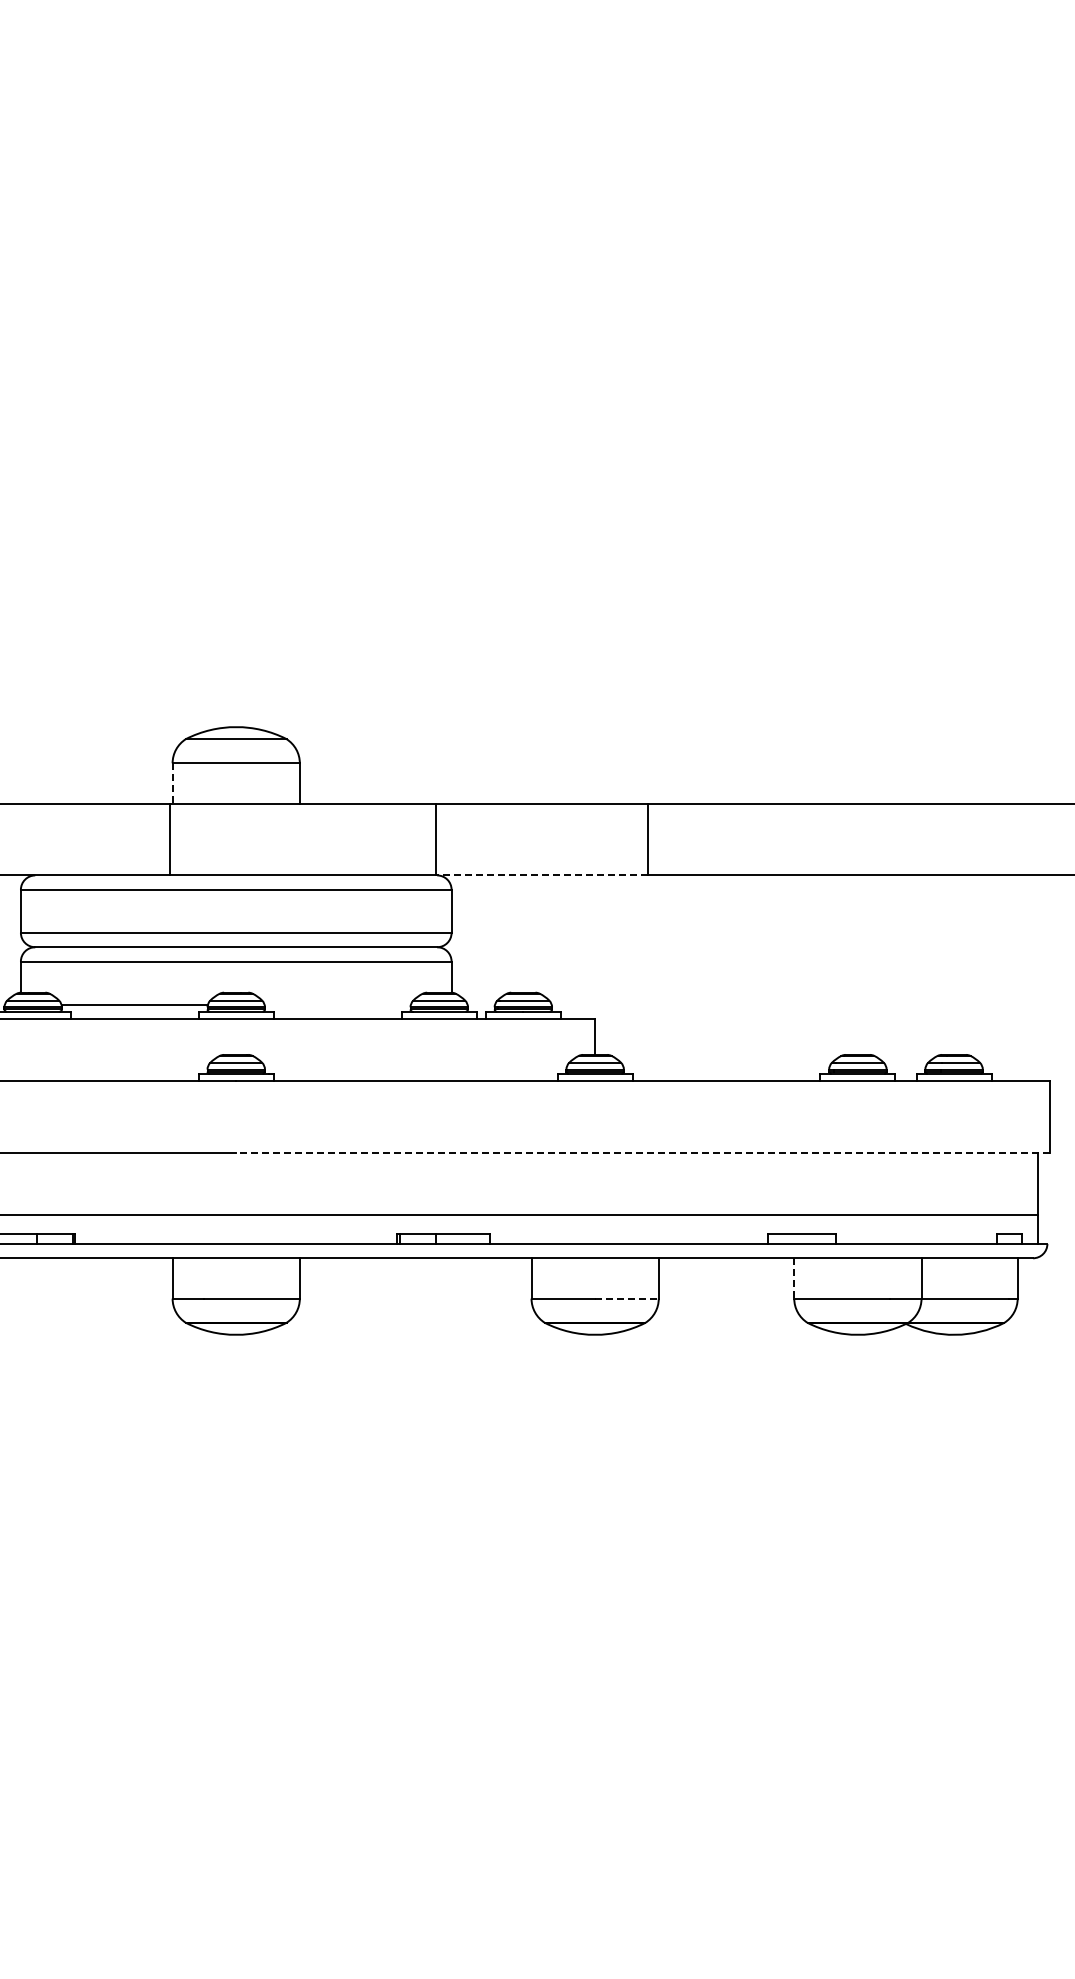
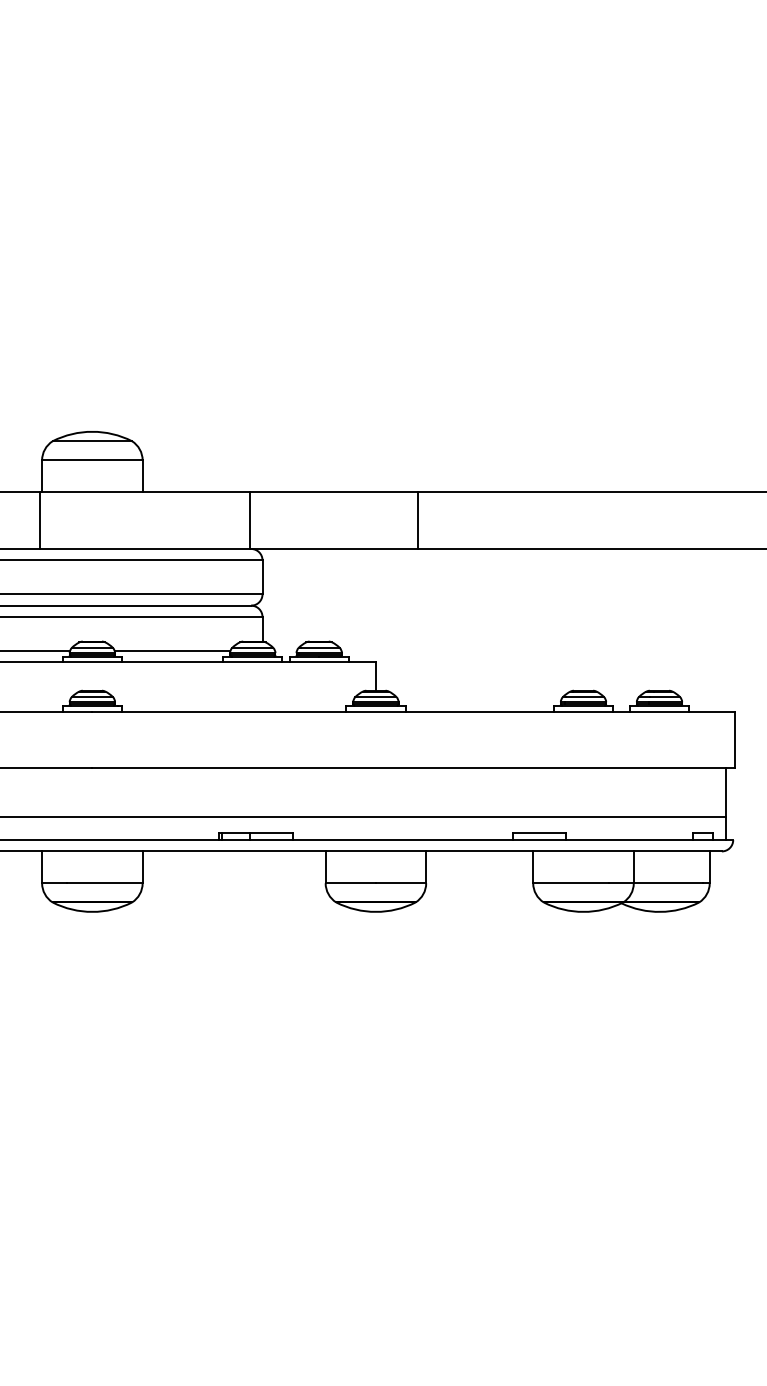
line: (172, 783) -> (42, 476), dashed -> solid
line: (541, 875) -> (333, 549), dashed -> solid
line: (337, 1004) -> (172, 650), added
line: (643, 1153) -> (414, 768), dashed -> solid
line: (794, 1278) -> (533, 867), dashed -> solid
line: (626, 1298) -> (400, 883), dashed -> solid

